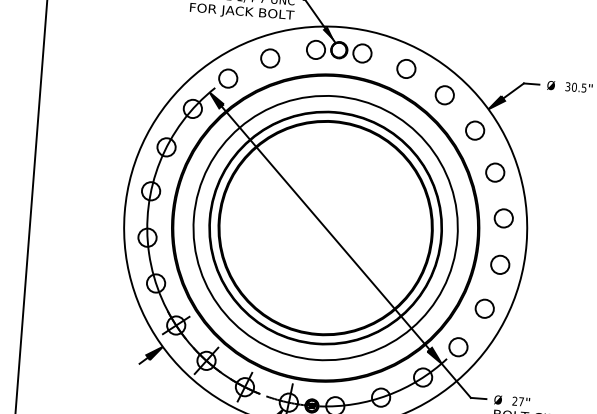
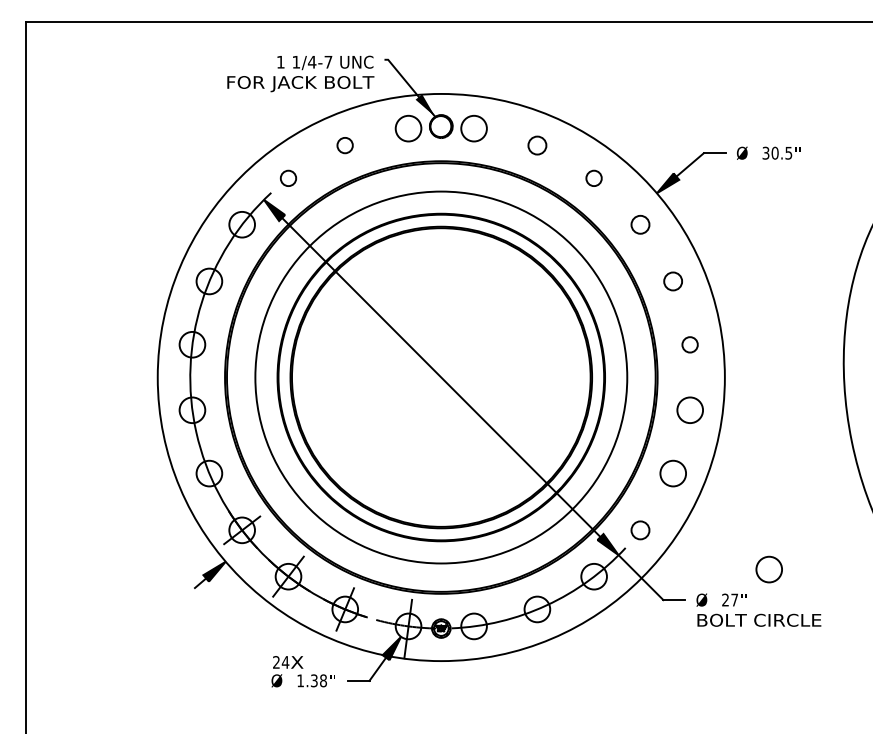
circle: (269, 58) -> (344, 145), size x0.6
circle: (406, 68) -> (537, 145), size x0.7
circle: (228, 78) -> (288, 178), size x0.6
circle: (444, 95) -> (593, 178), size x0.6
circle: (475, 130) -> (640, 224), size x0.7
circle: (494, 172) -> (672, 281), size x0.7
circle: (503, 218) -> (689, 344), size x0.6
circle: (458, 347) -> (640, 530), size x0.7
circle: (547, 381) -> (768, 569), added

